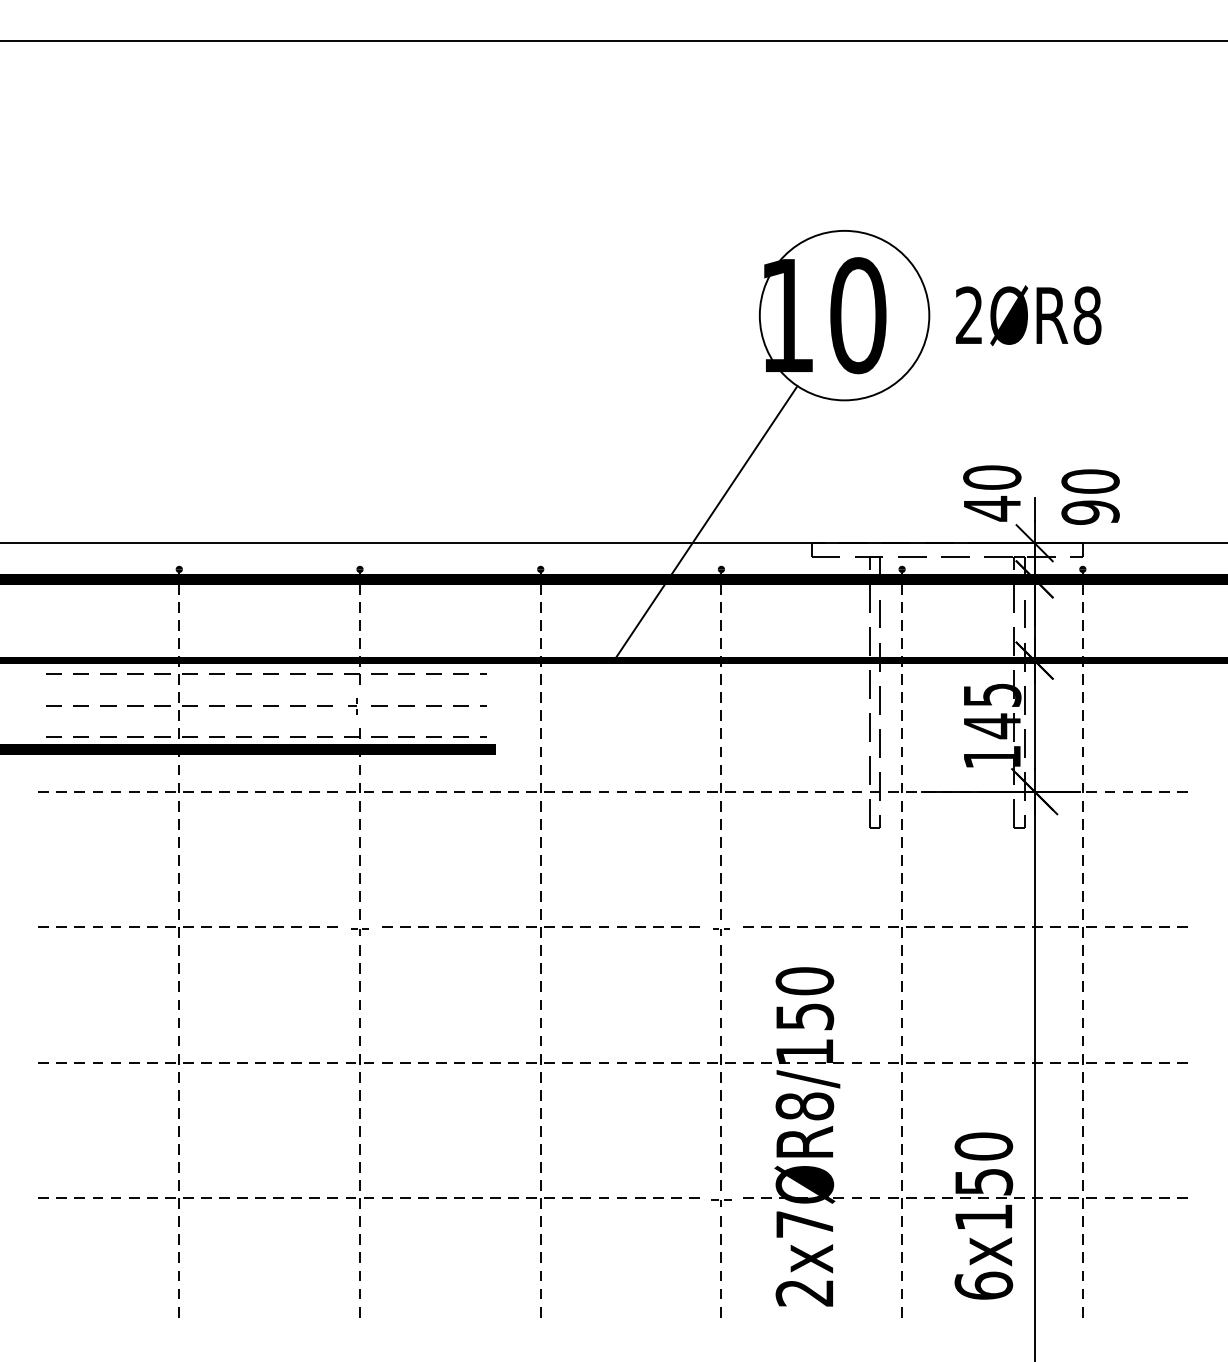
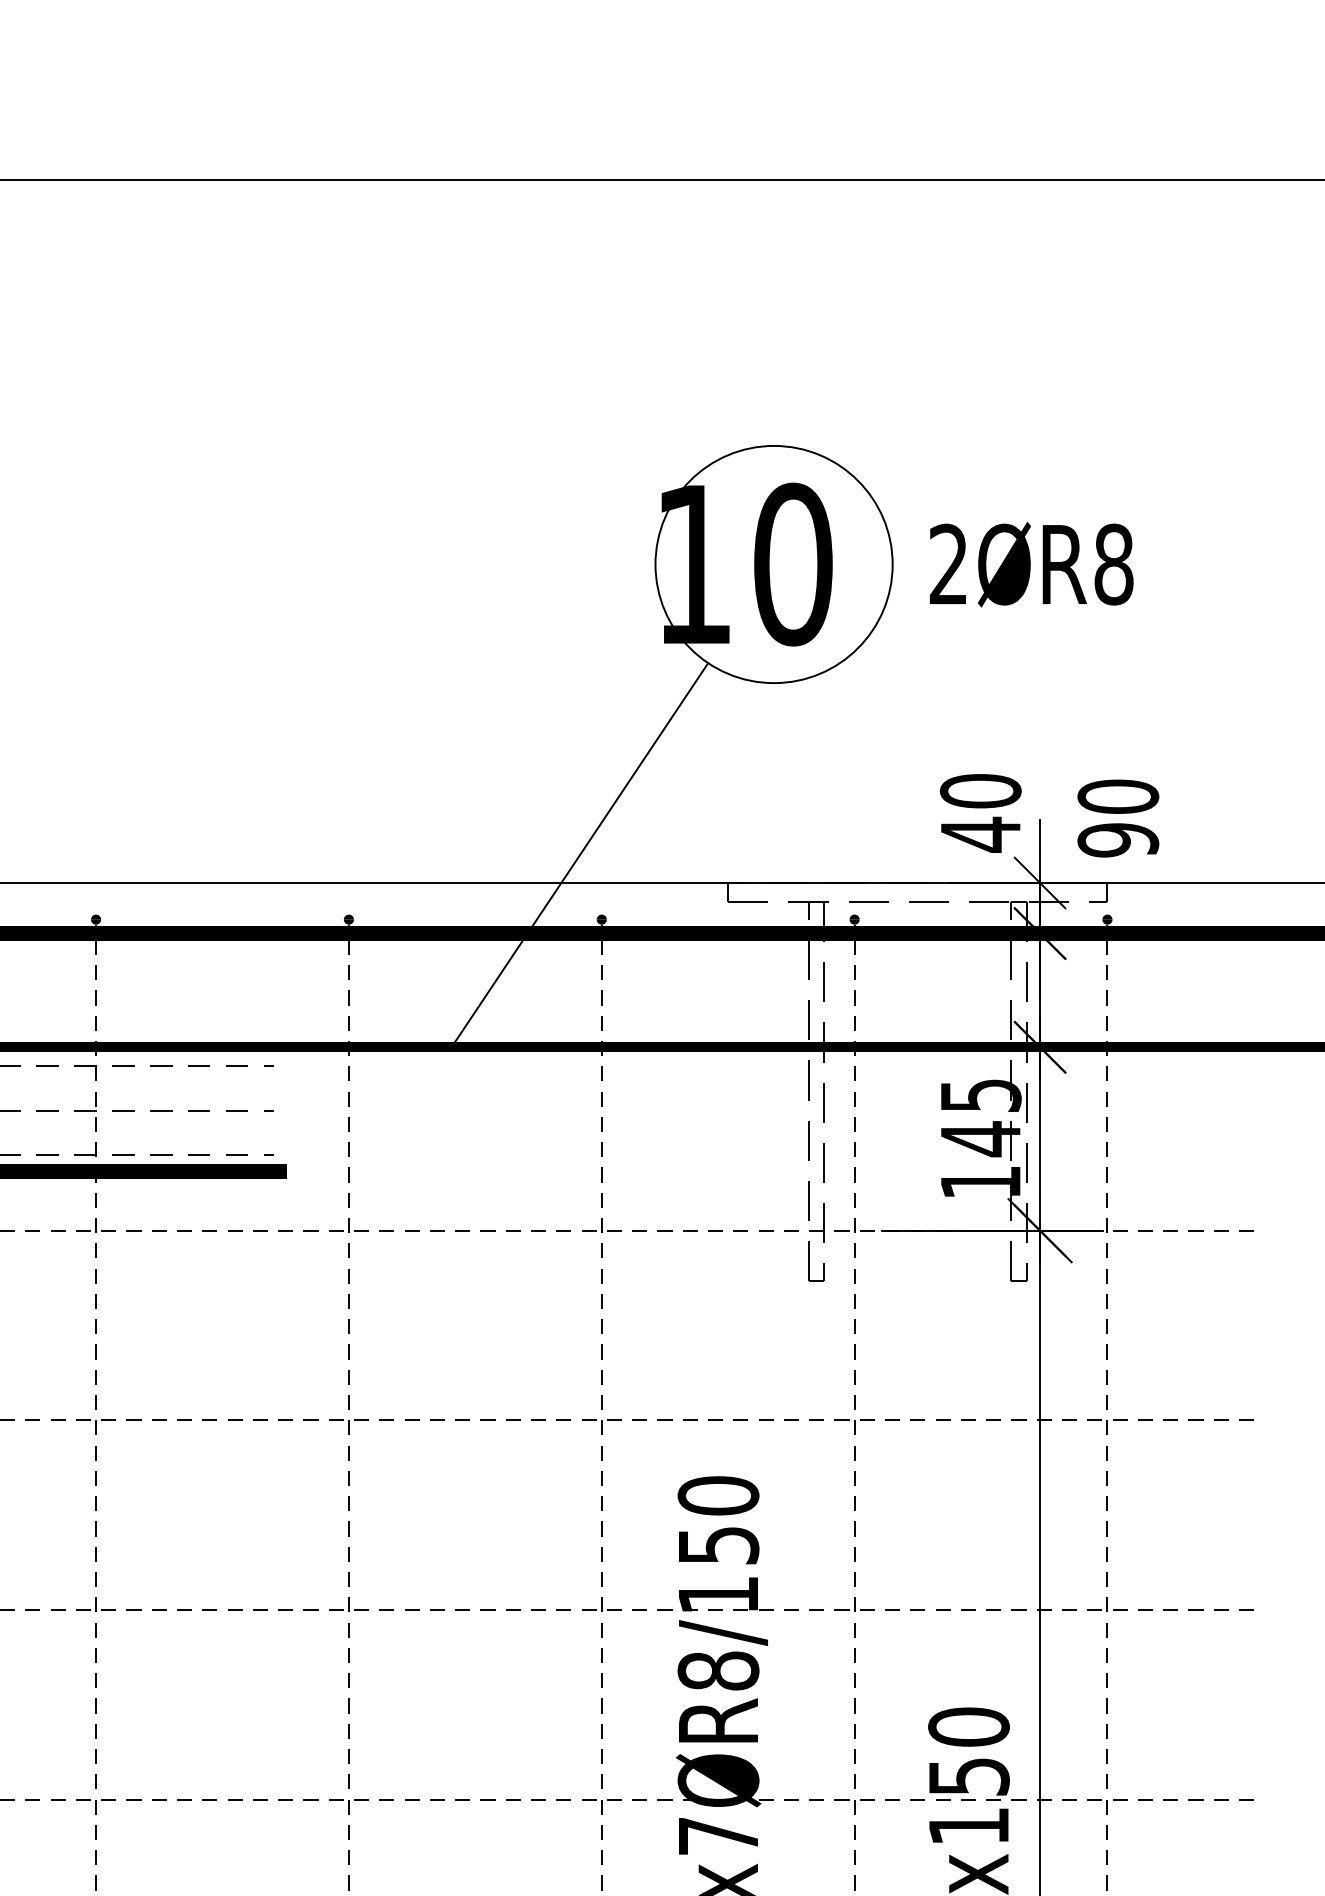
part: (352, 706) -> (85, 1111), size x1.67
part: (359, 931) -> (95, 1426), size x1.67
part: (721, 931) -> (601, 1426), size x1.67
part: (721, 1202) -> (601, 1805), size x1.43

